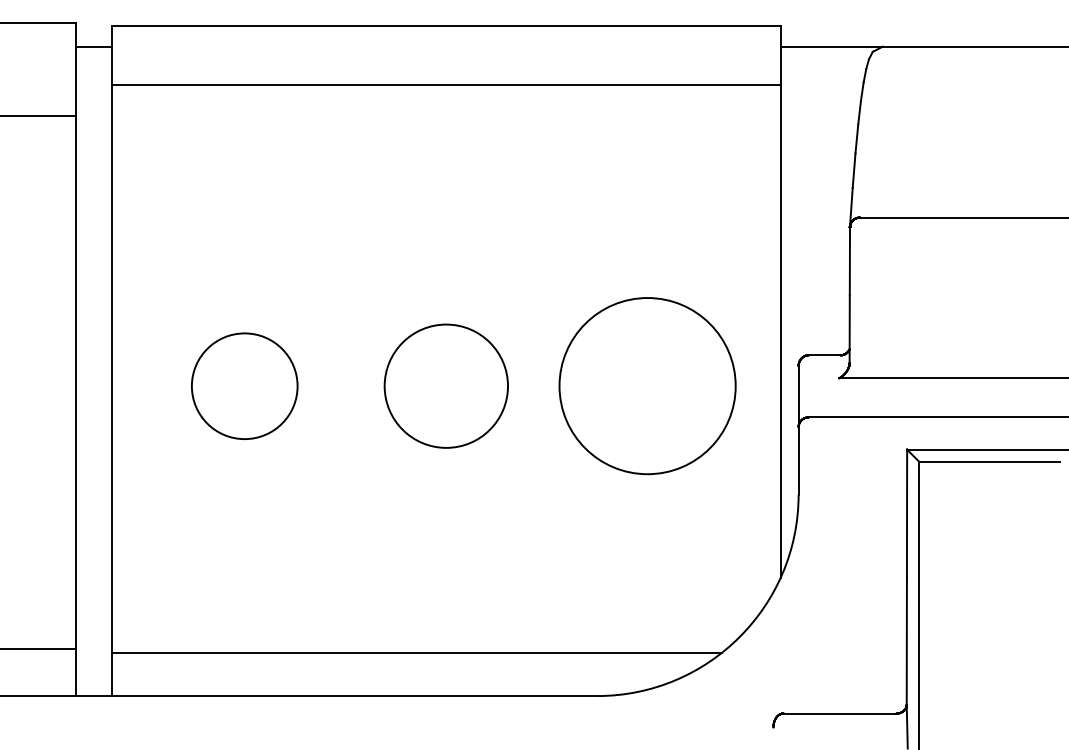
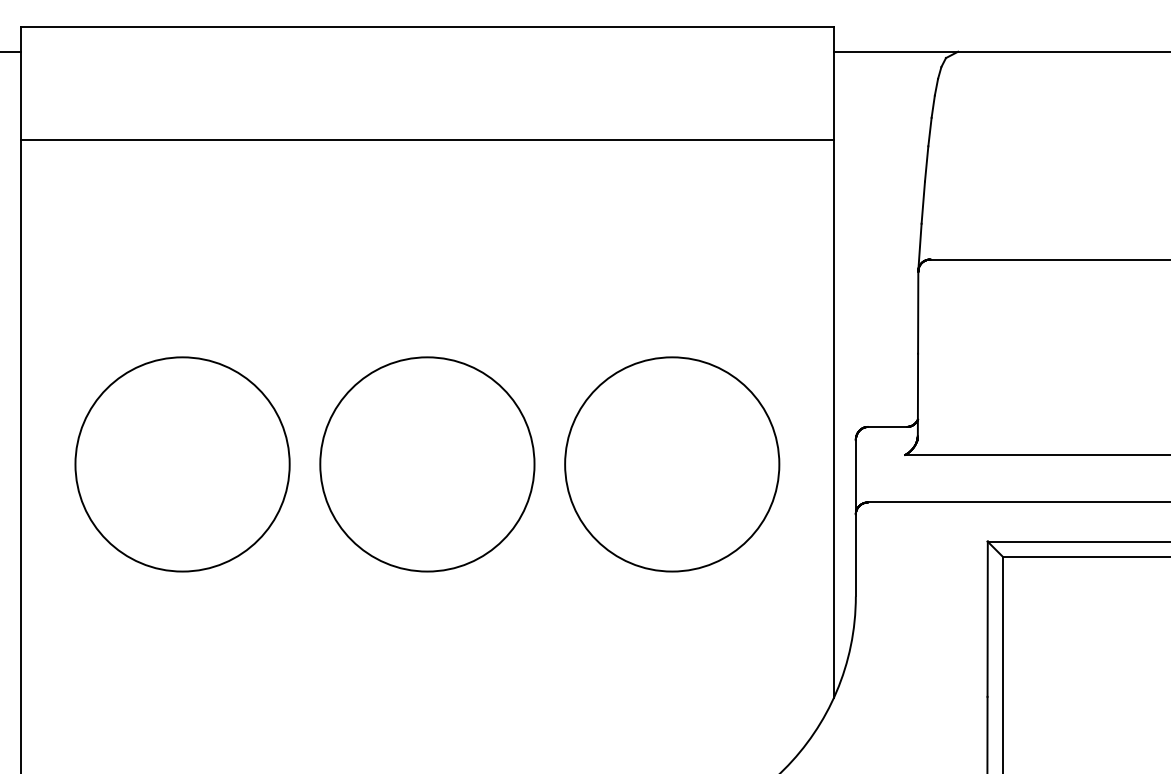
line: (446, 85) -> (427, 140), moved
circle: (244, 386) -> (182, 464), size x1.67
circle: (446, 386) -> (427, 464), size x1.43

